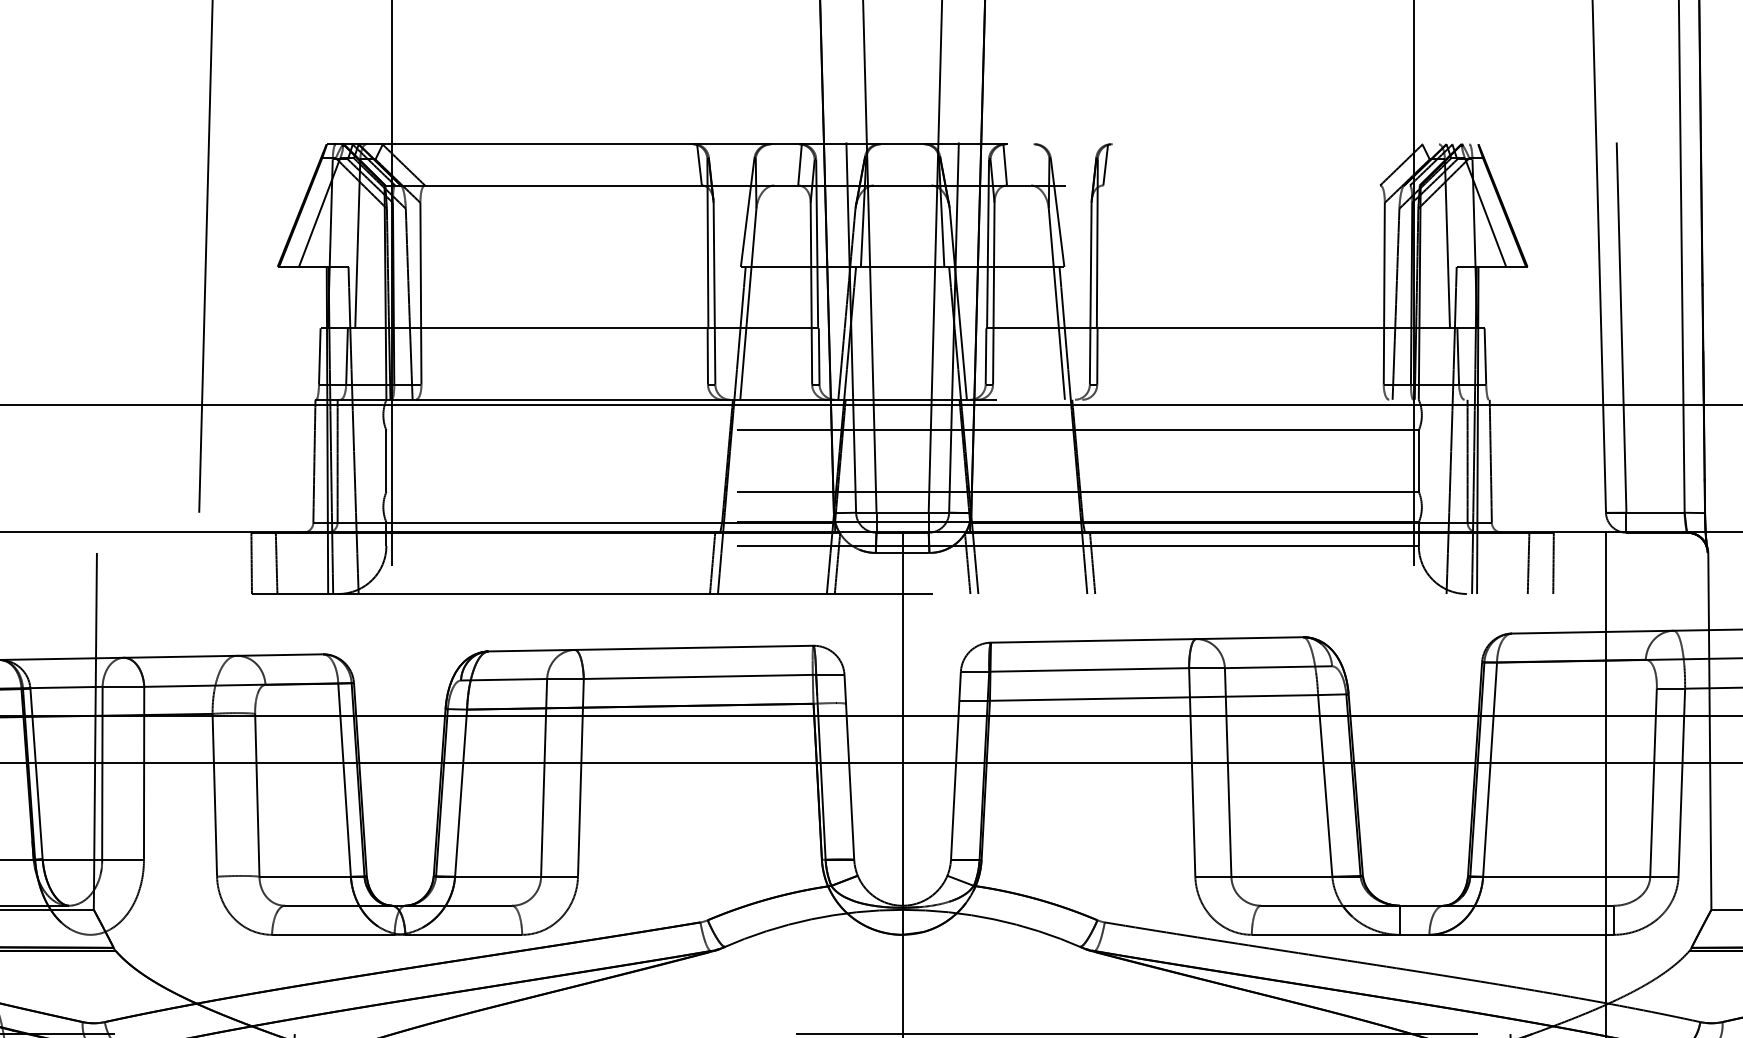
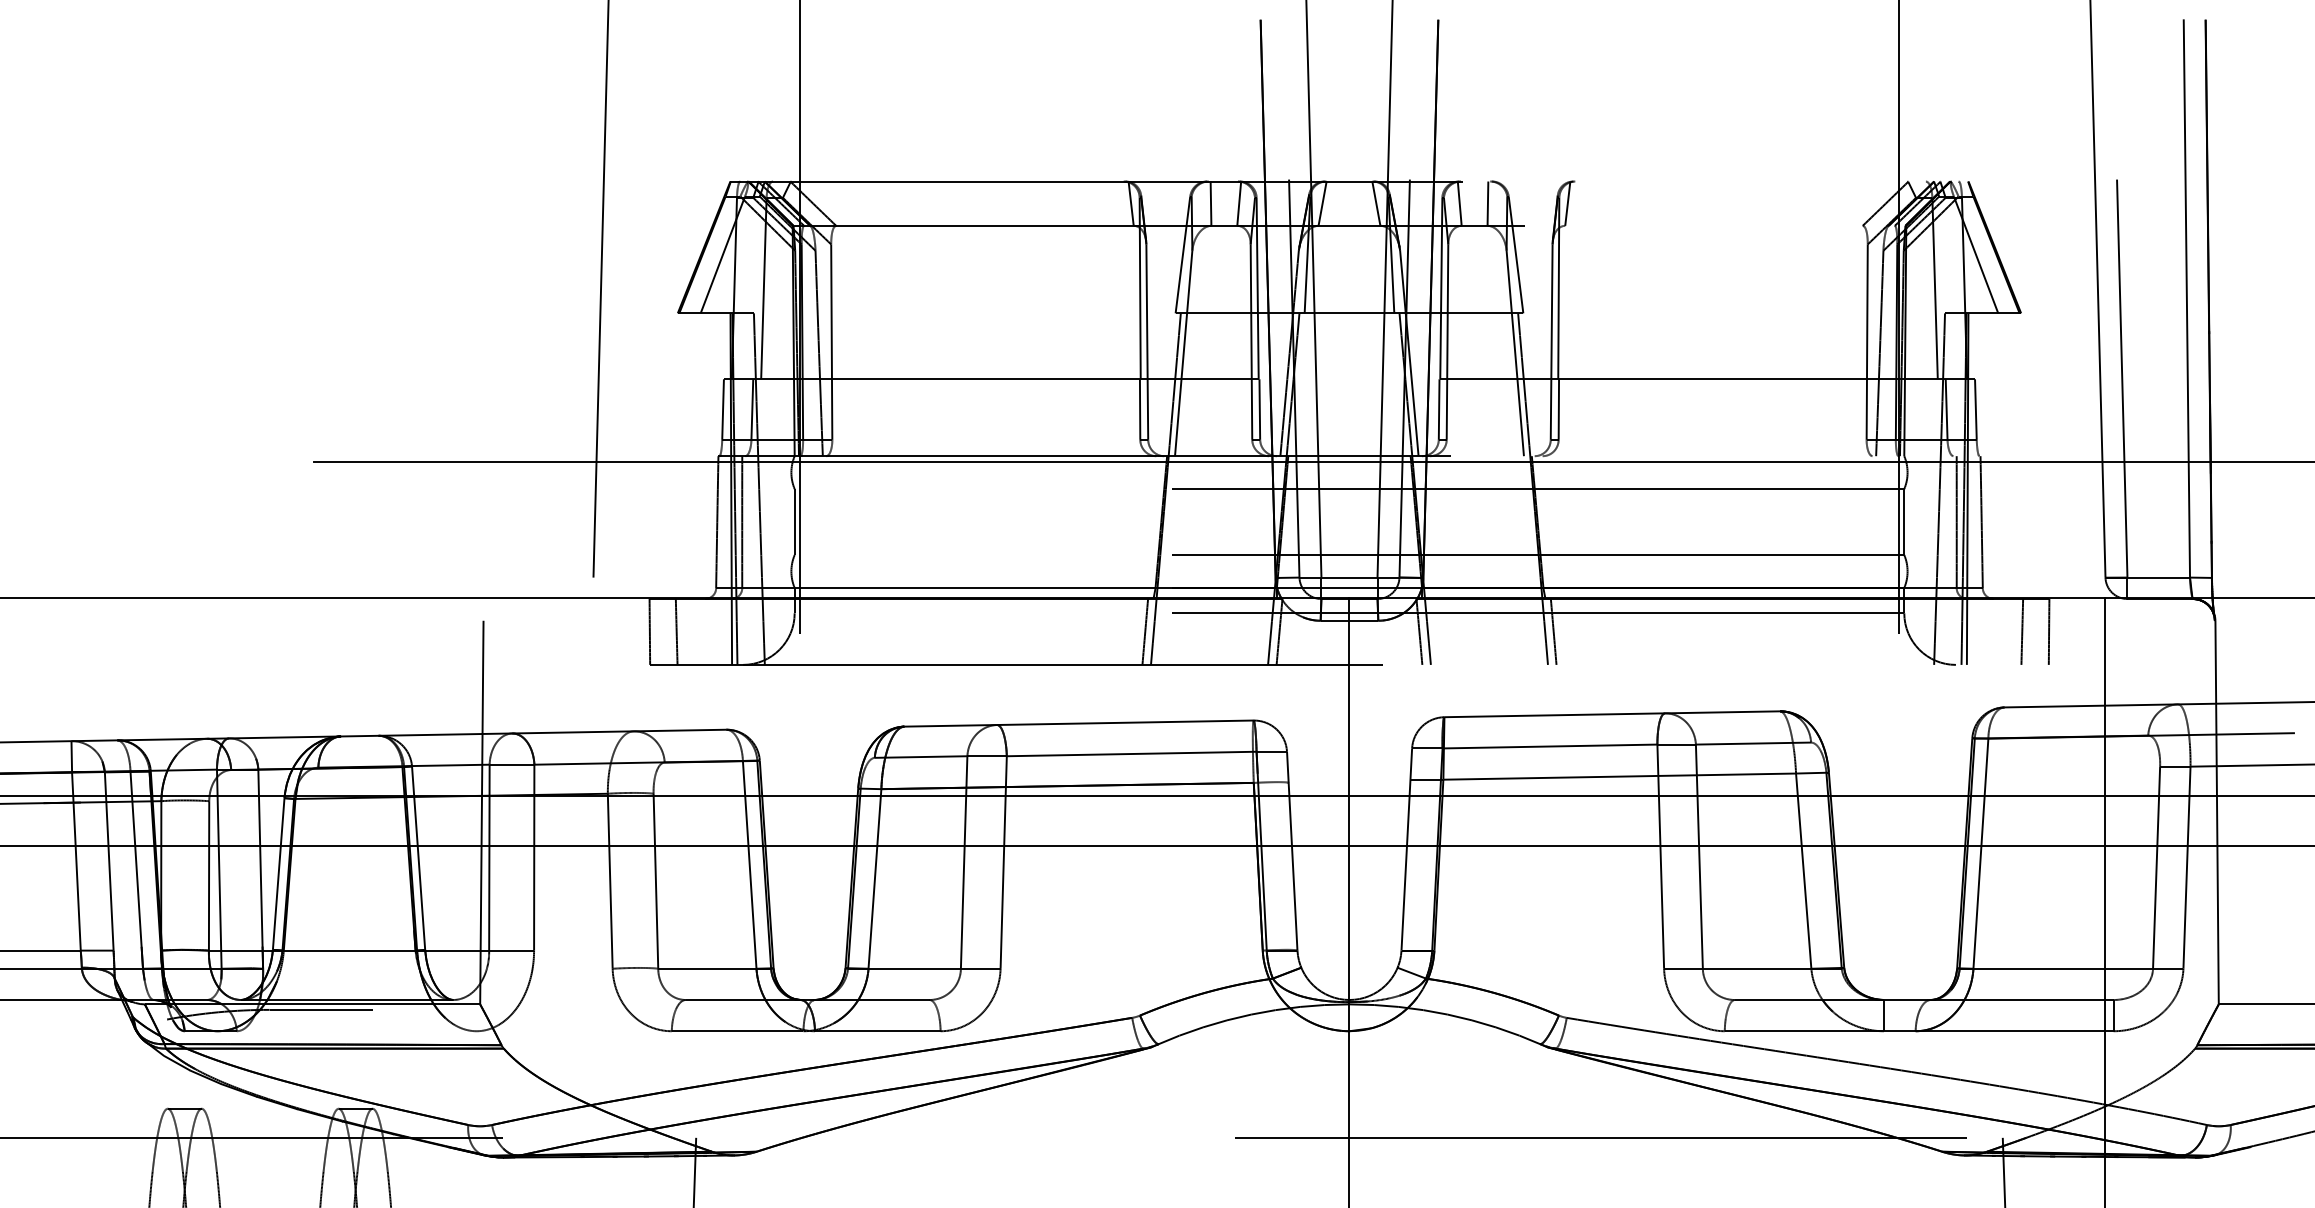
line: (773, 164) -> (1210, 203), added
line: (877, 164) -> (1322, 203), added
line: (927, 164) -> (1376, 203), added
line: (1031, 164) -> (1487, 203), added

